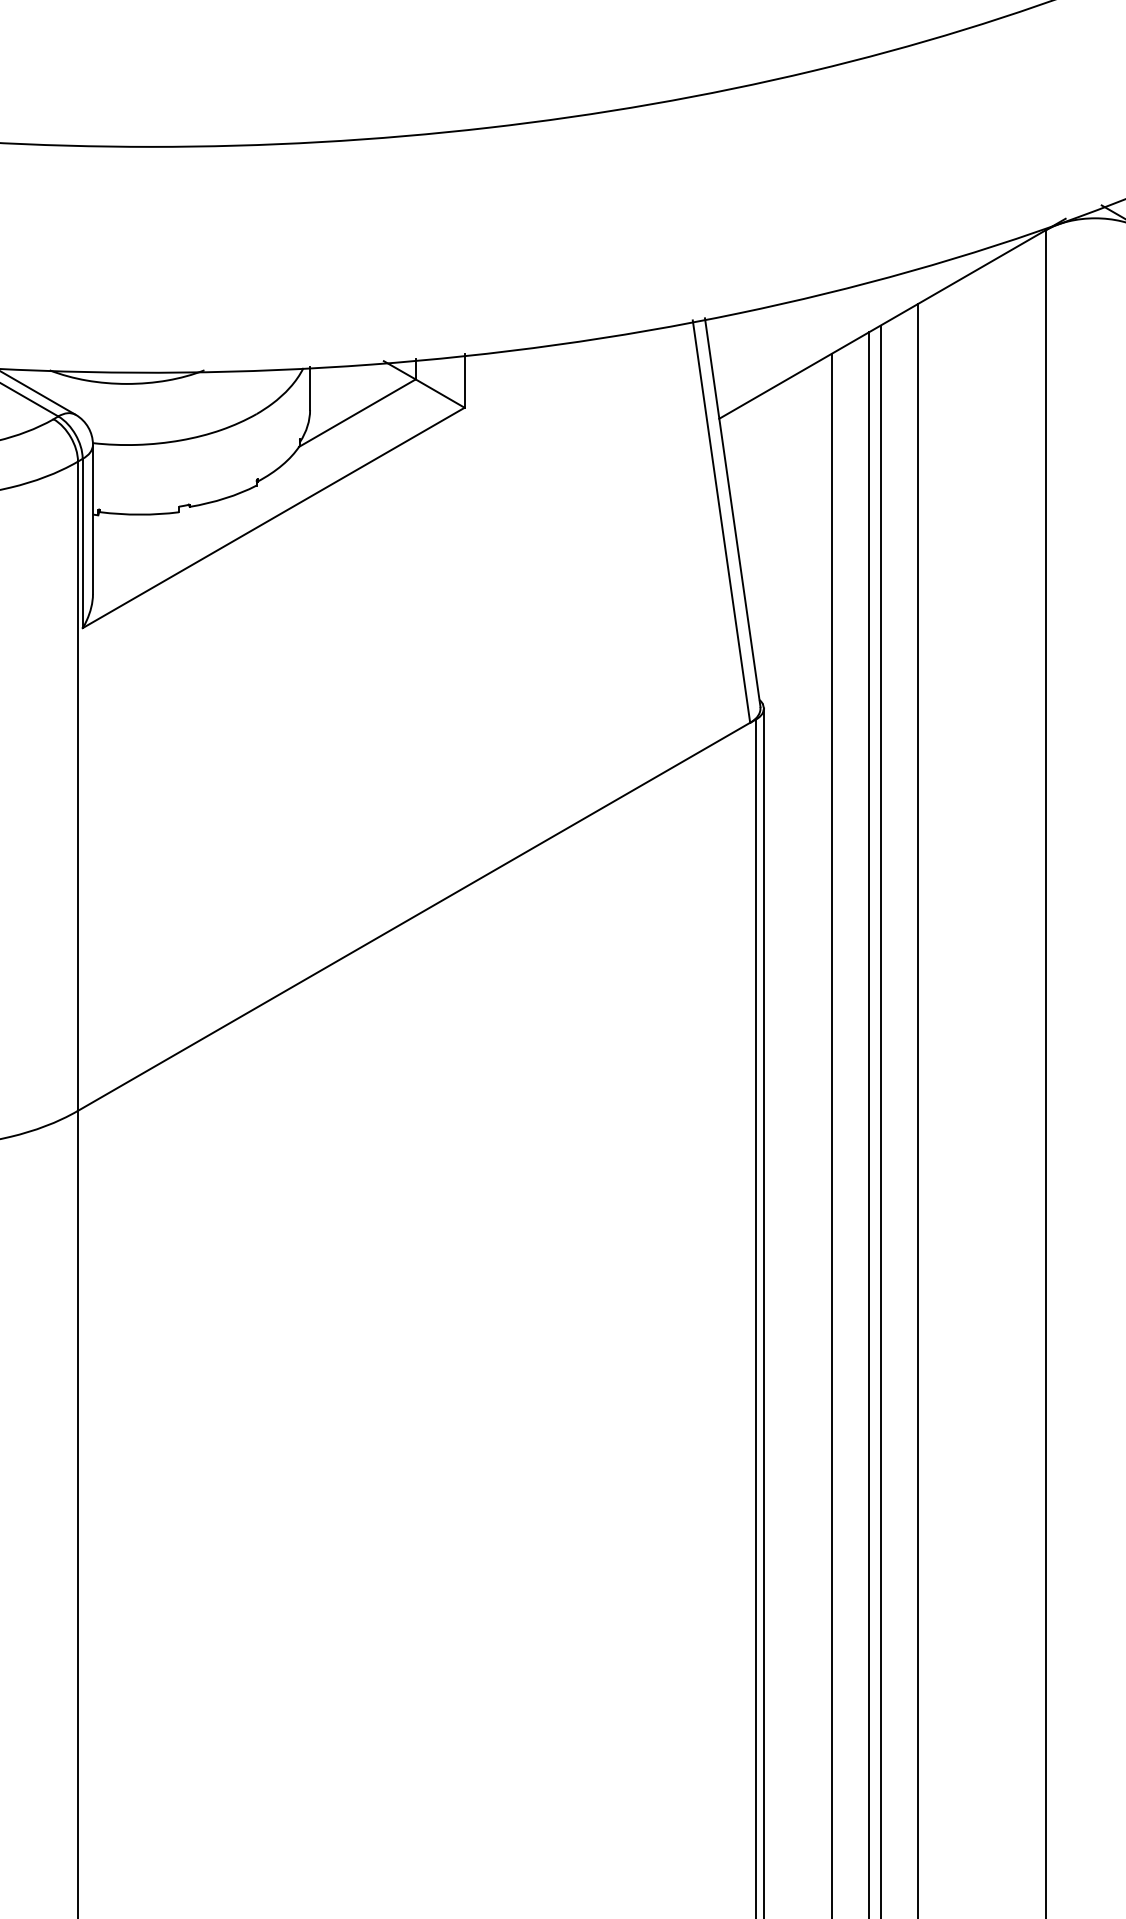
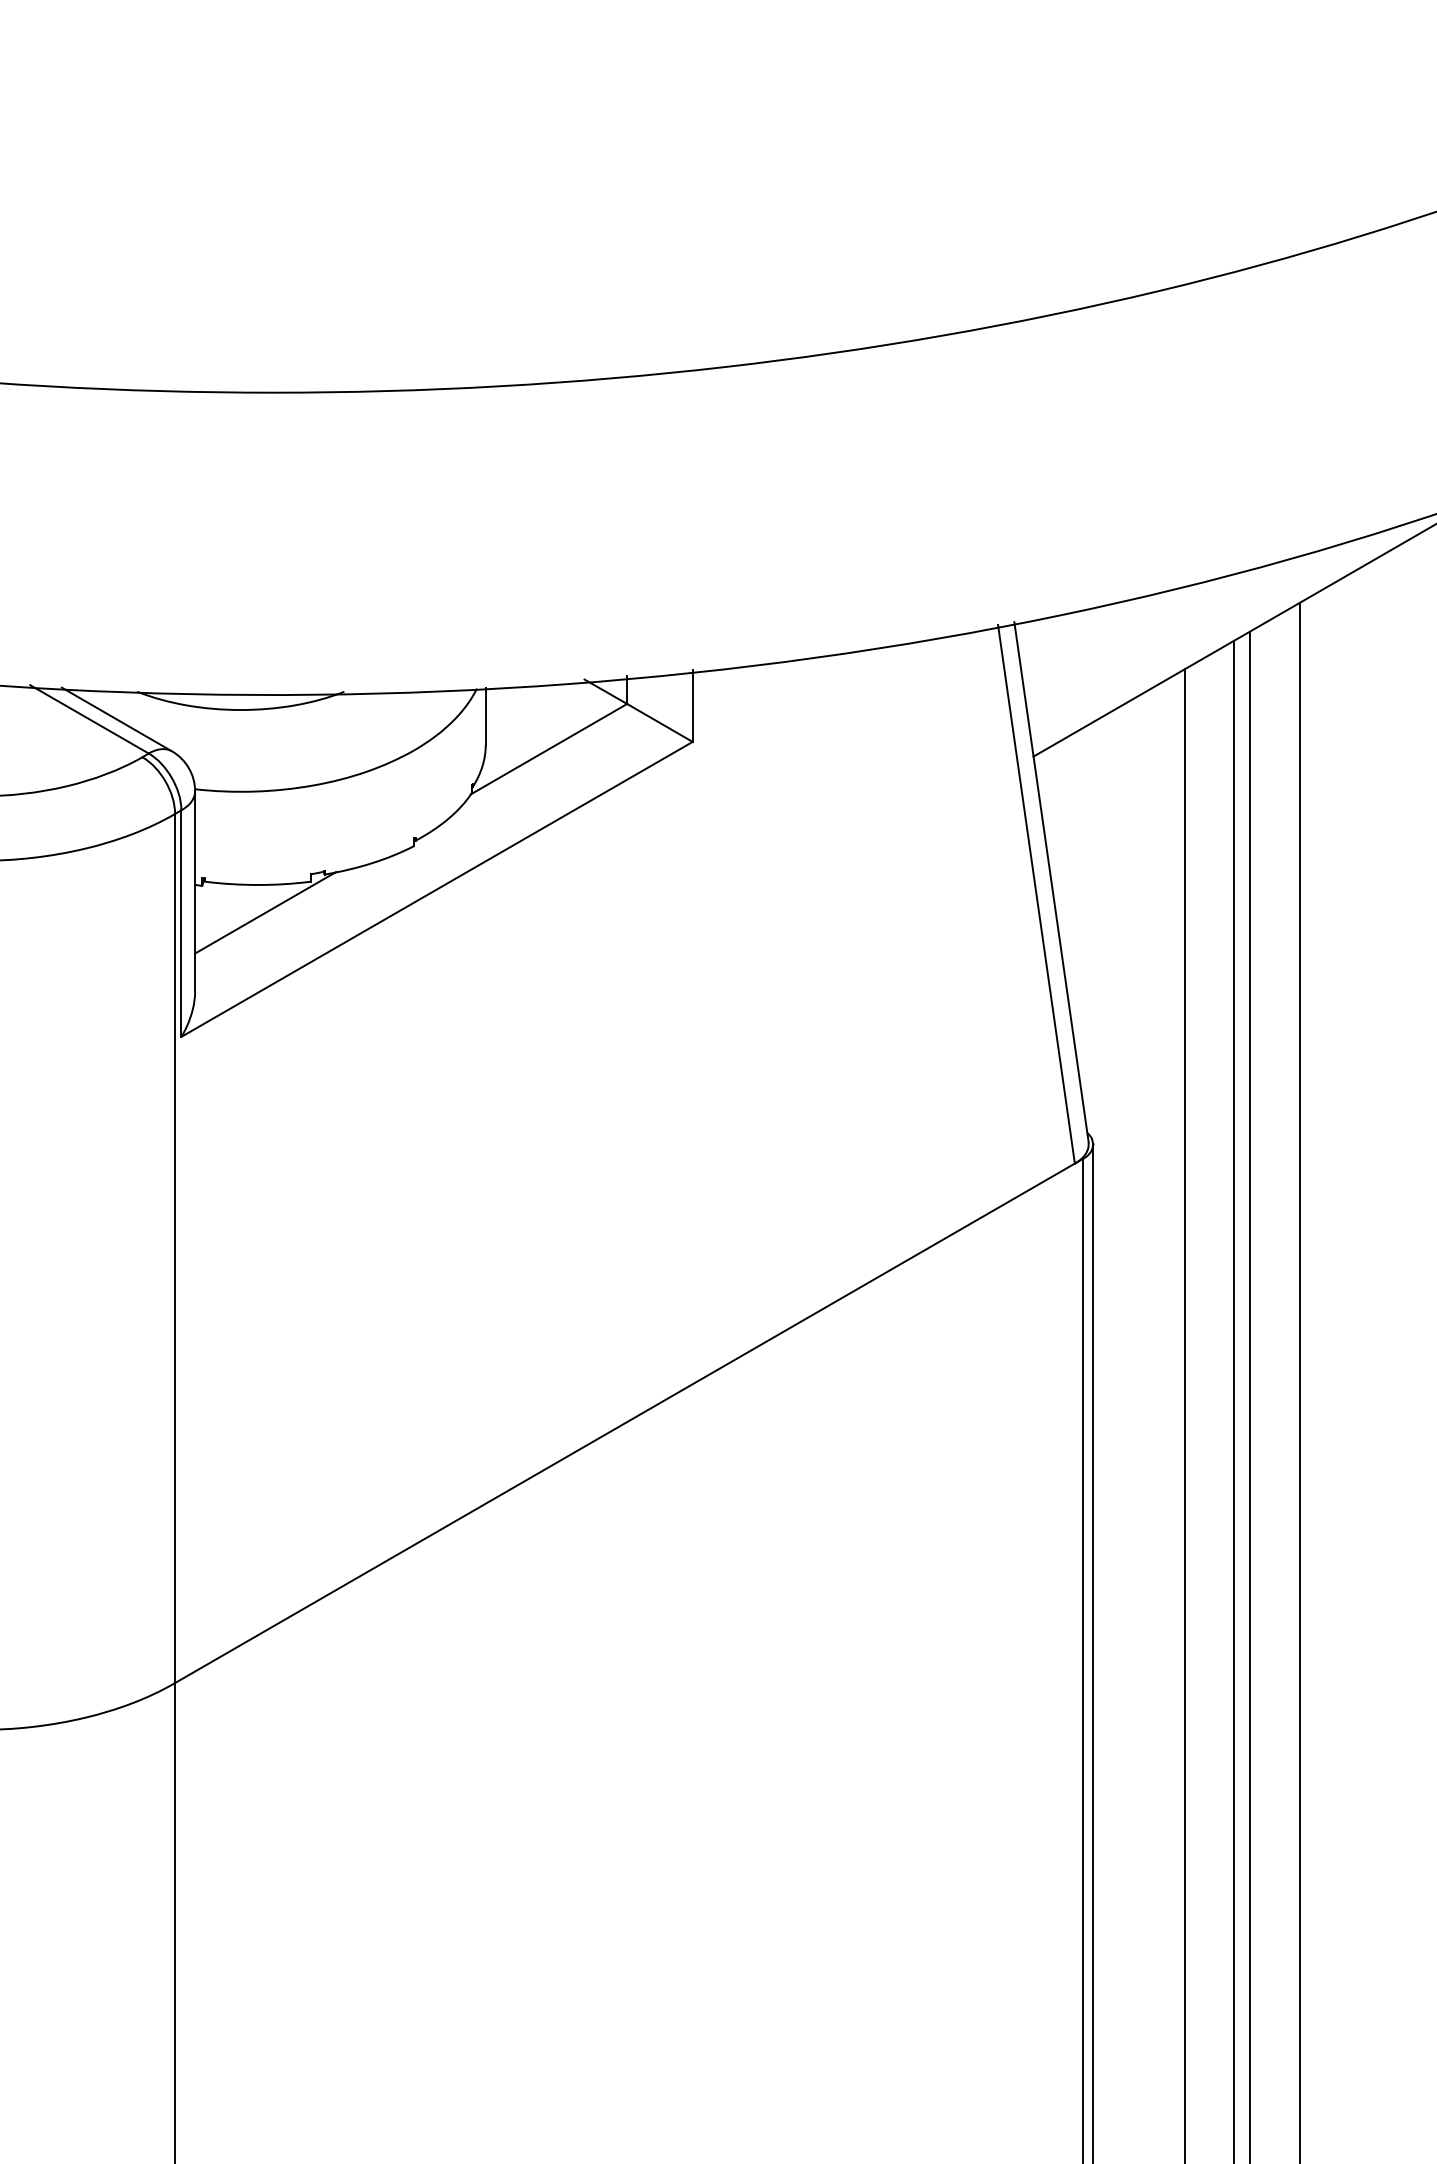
line: (145, 534) -> (265, 911), added

